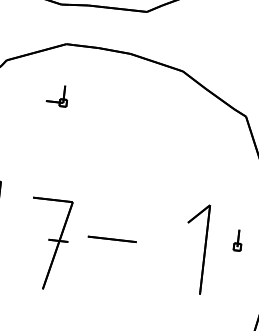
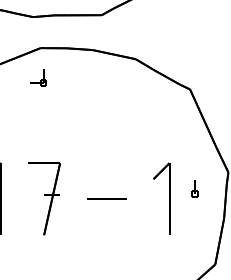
part: (57, 95) -> (38, 77), moved
line: (111, 238) -> (106, 198), moved
part: (48, 243) -> (44, 198), moved

